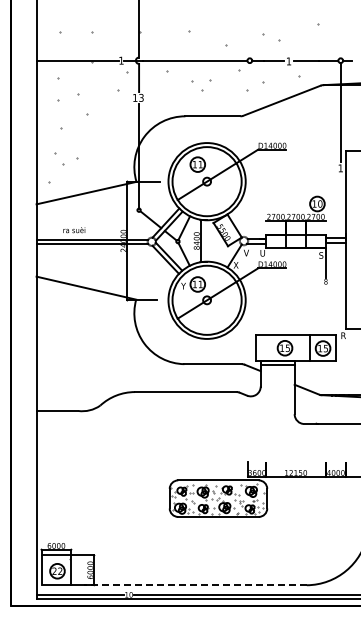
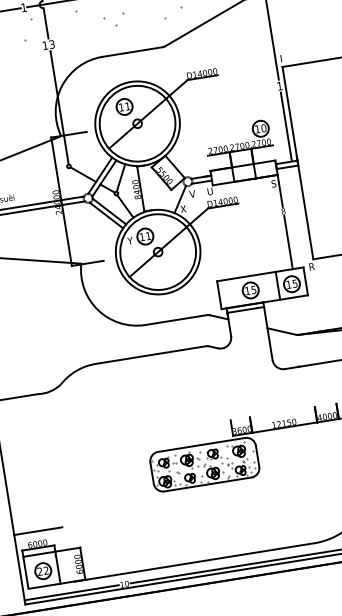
line: (340, 205) -> (286, 126), added
line: (325, 310) -> (288, 242), added
line: (58, 534) -> (37, 531), added
line: (195, 585) -> (195, 562), dashed -> solid

